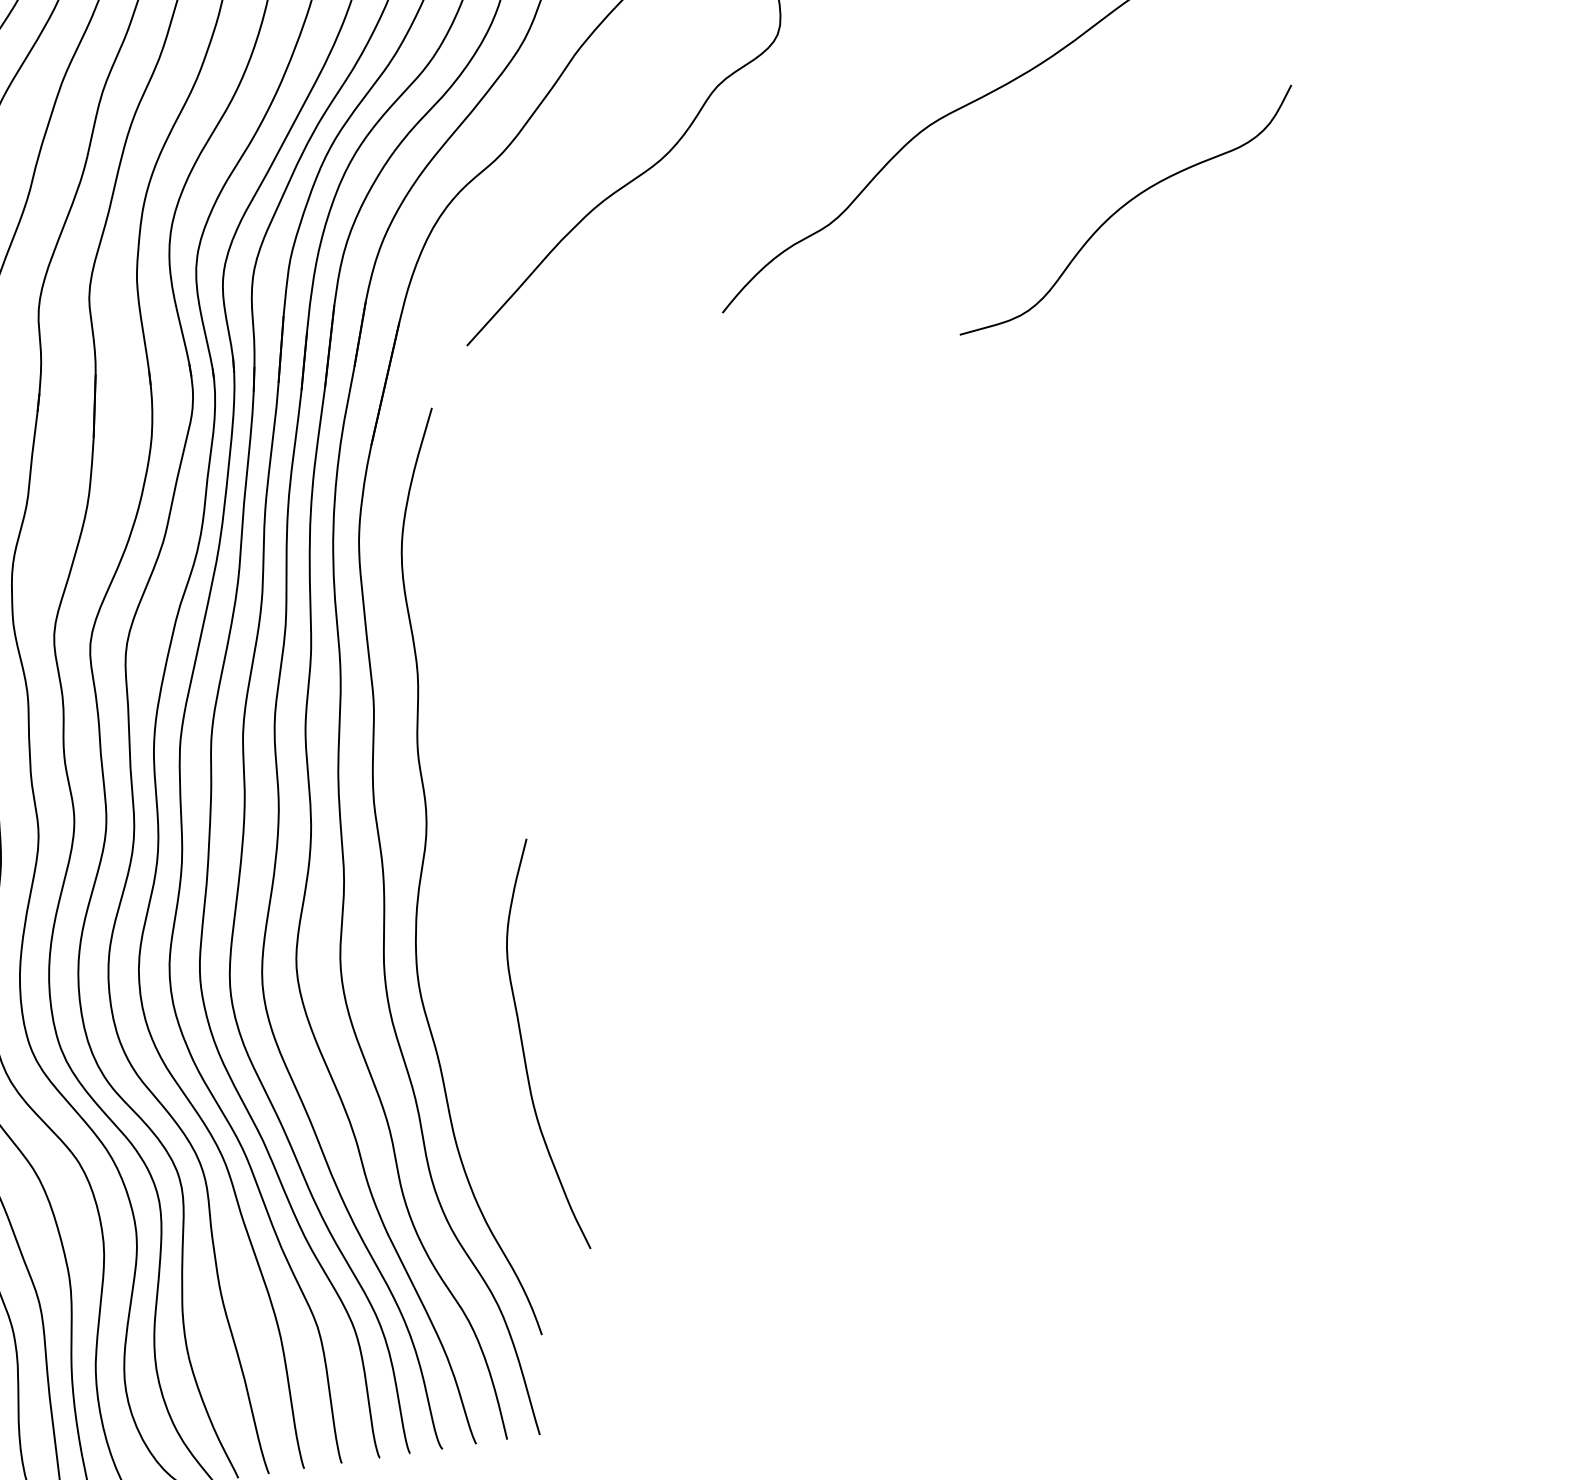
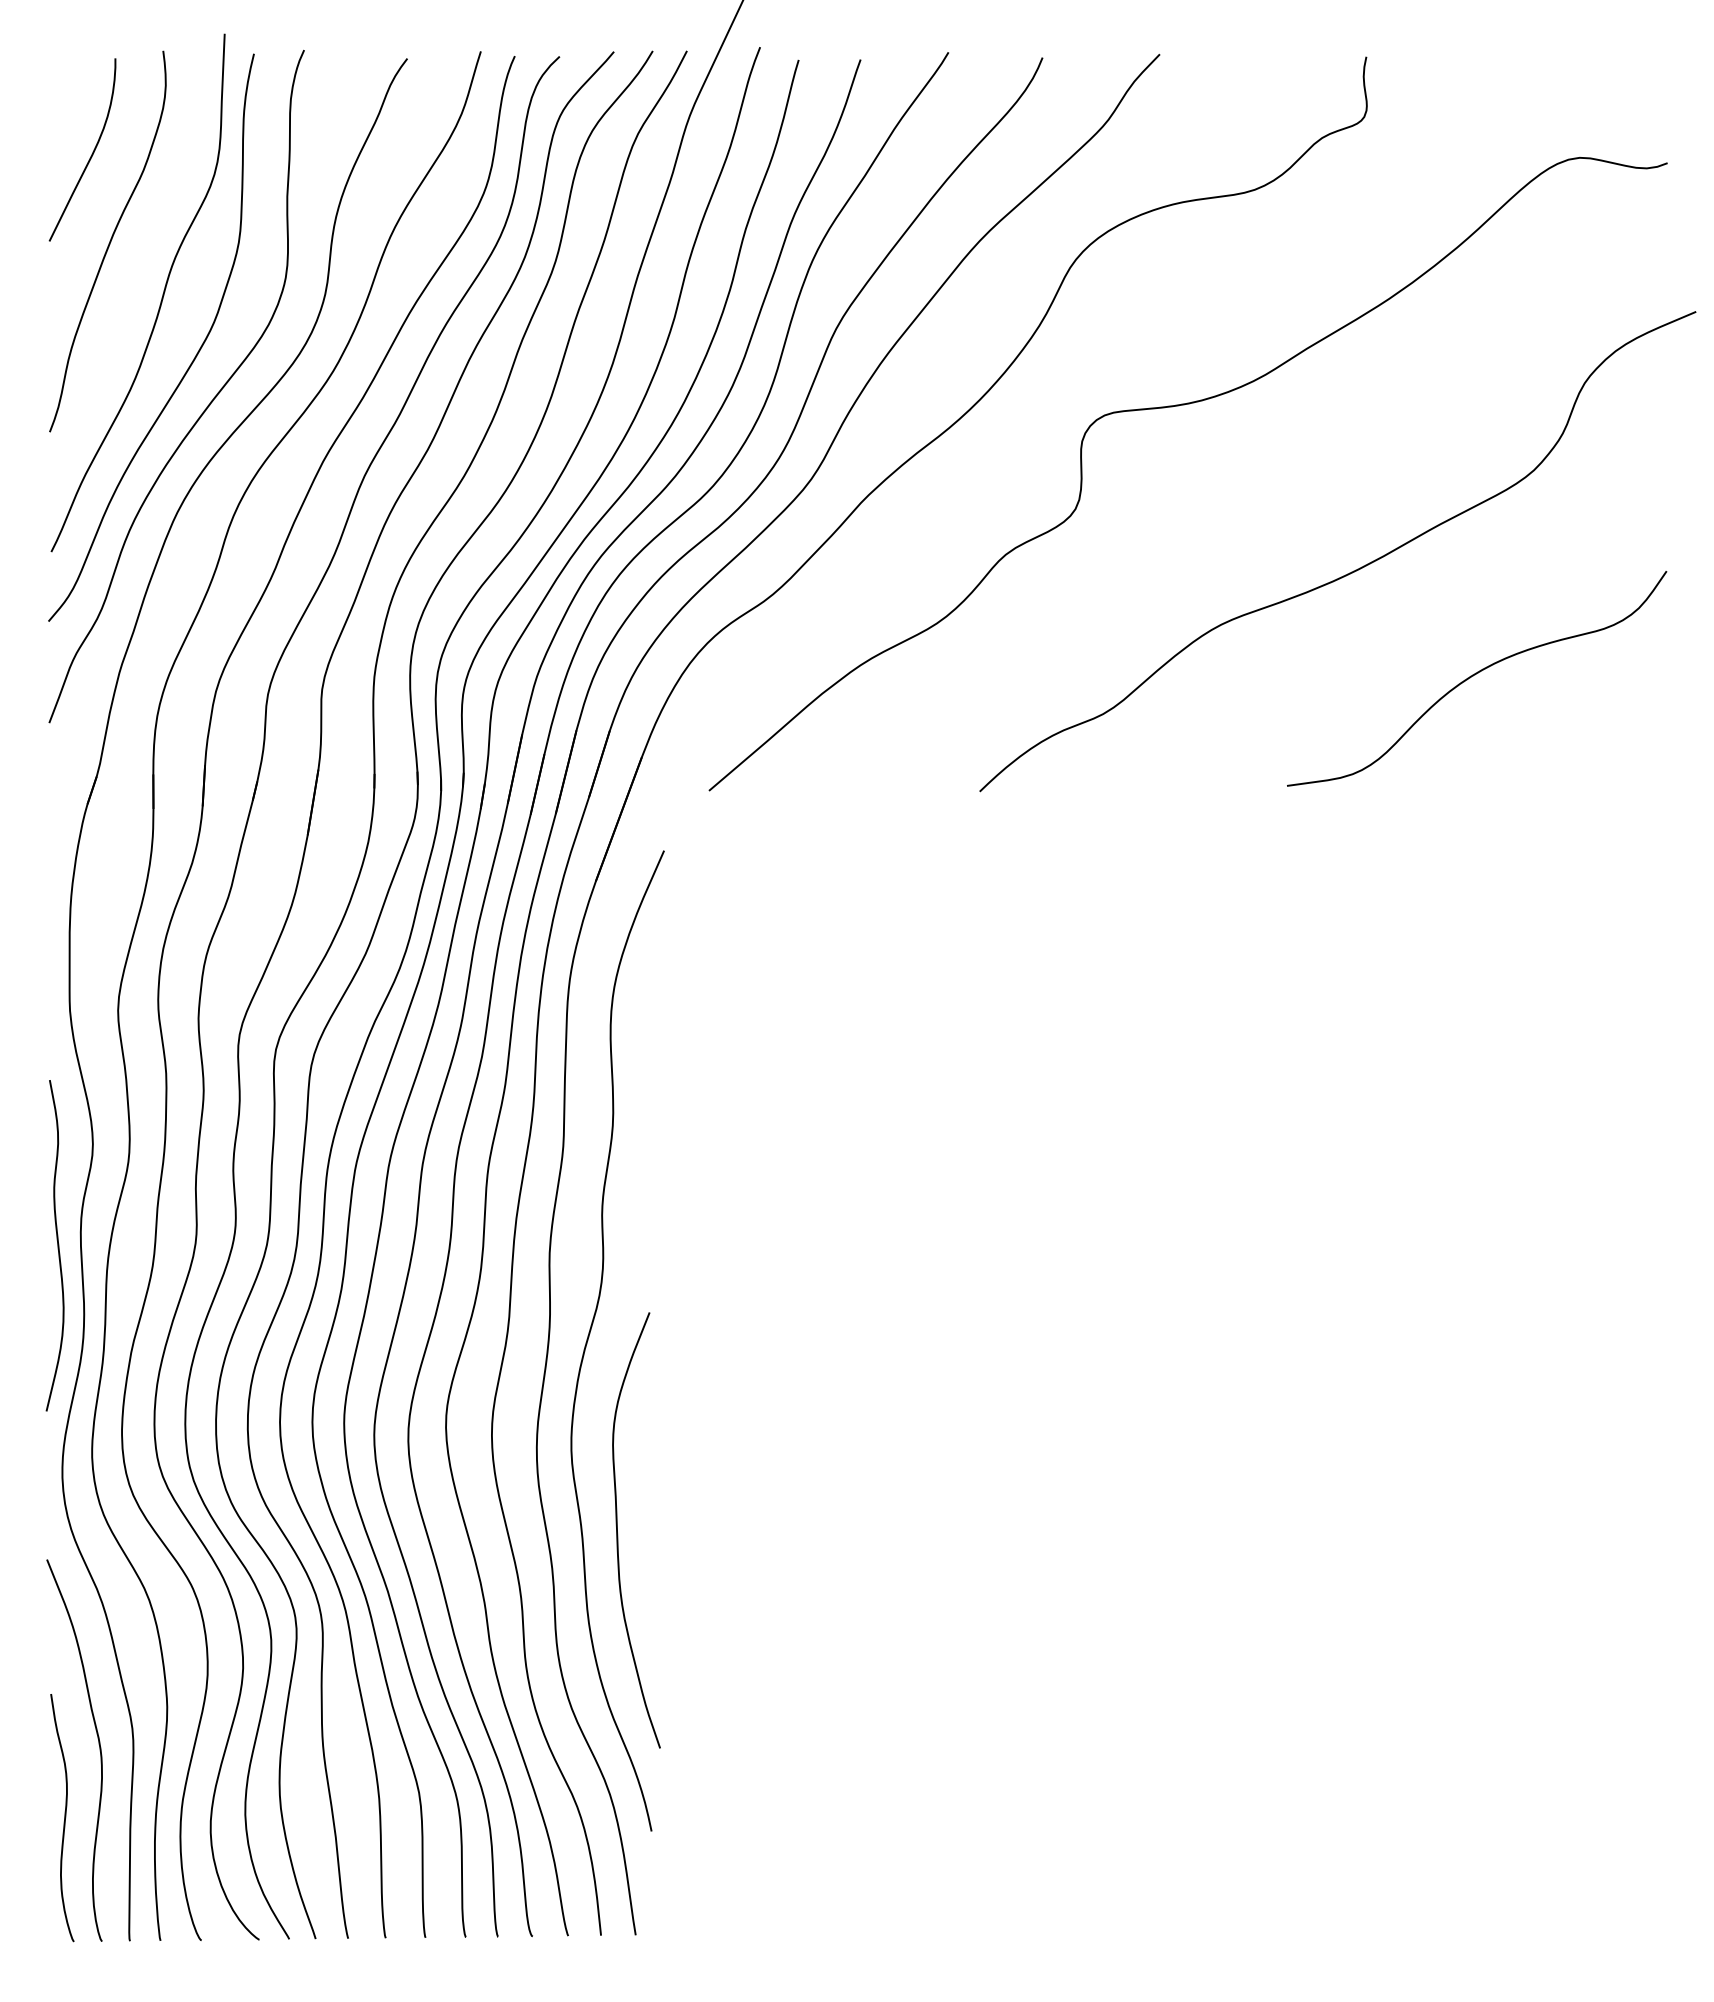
curve: (1123, 207) -> (1475, 675), moved
curve: (524, 1052) -> (618, 1534), moved

